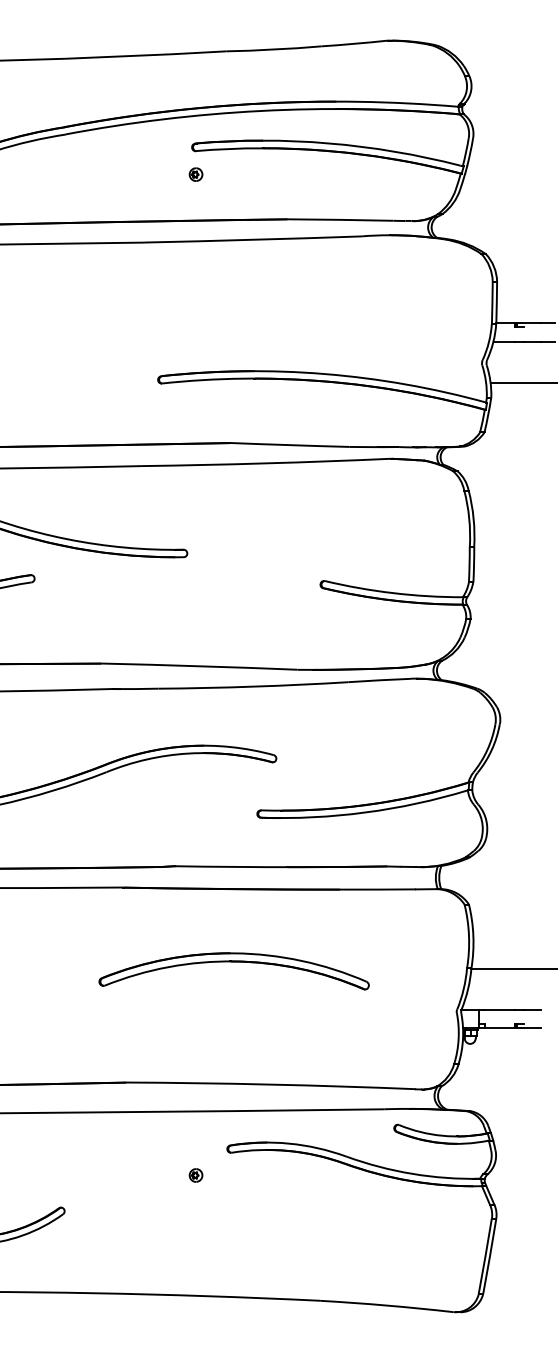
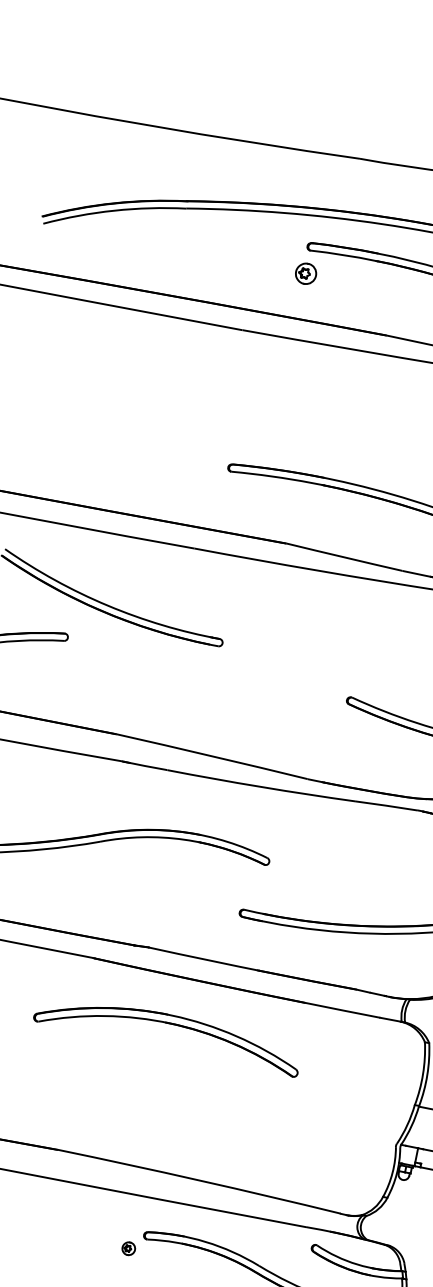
part: (195, 174) -> (305, 273), size x1.6
part: (233, 962) -> (169, 1024), moved
part: (195, 1175) -> (128, 1248), moved

